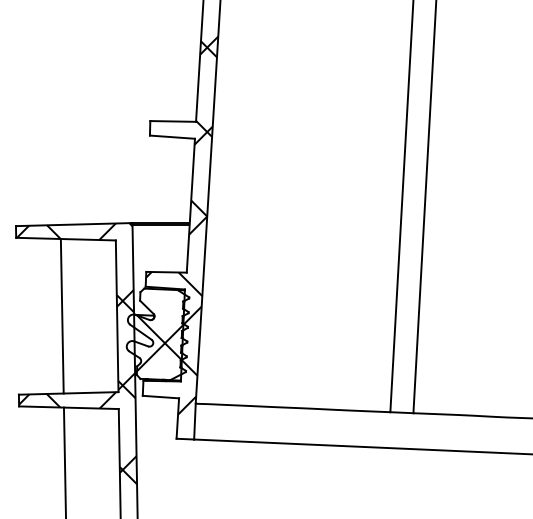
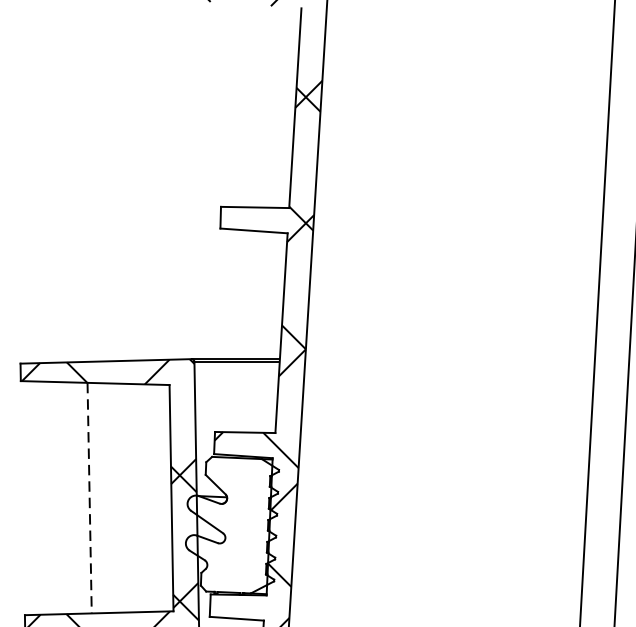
line: (62, 316) -> (89, 498), solid -> dashed
hatch: (159, 343) -> (234, 538), removed

